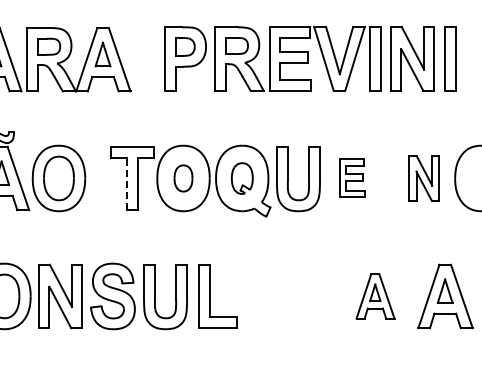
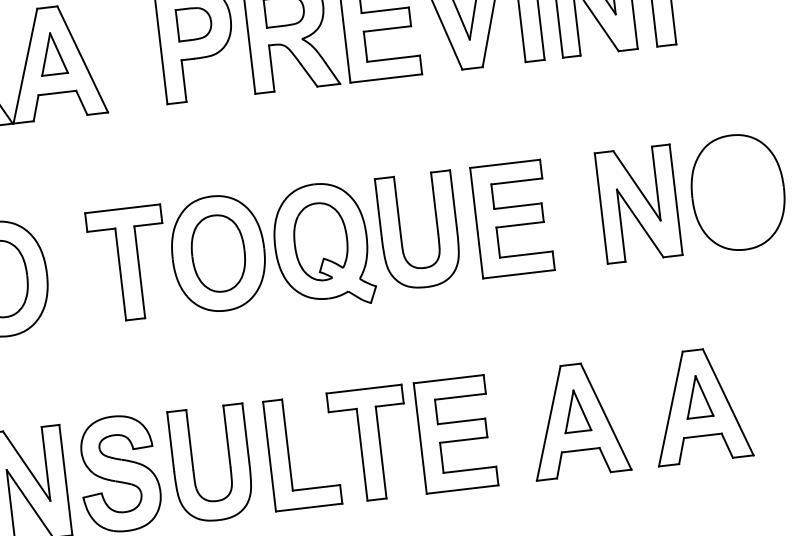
part: (183, 178) -> (218, 253), size x1.67
part: (242, 178) -> (321, 241), size x1.43
part: (352, 178) -> (513, 218), size x1.67
part: (424, 178) -> (638, 204), size x1.43
line: (126, 183) -> (120, 274), dashed -> solid
part: (280, 296) -> (411, 439), added
part: (375, 296) -> (577, 420), size x1.43

